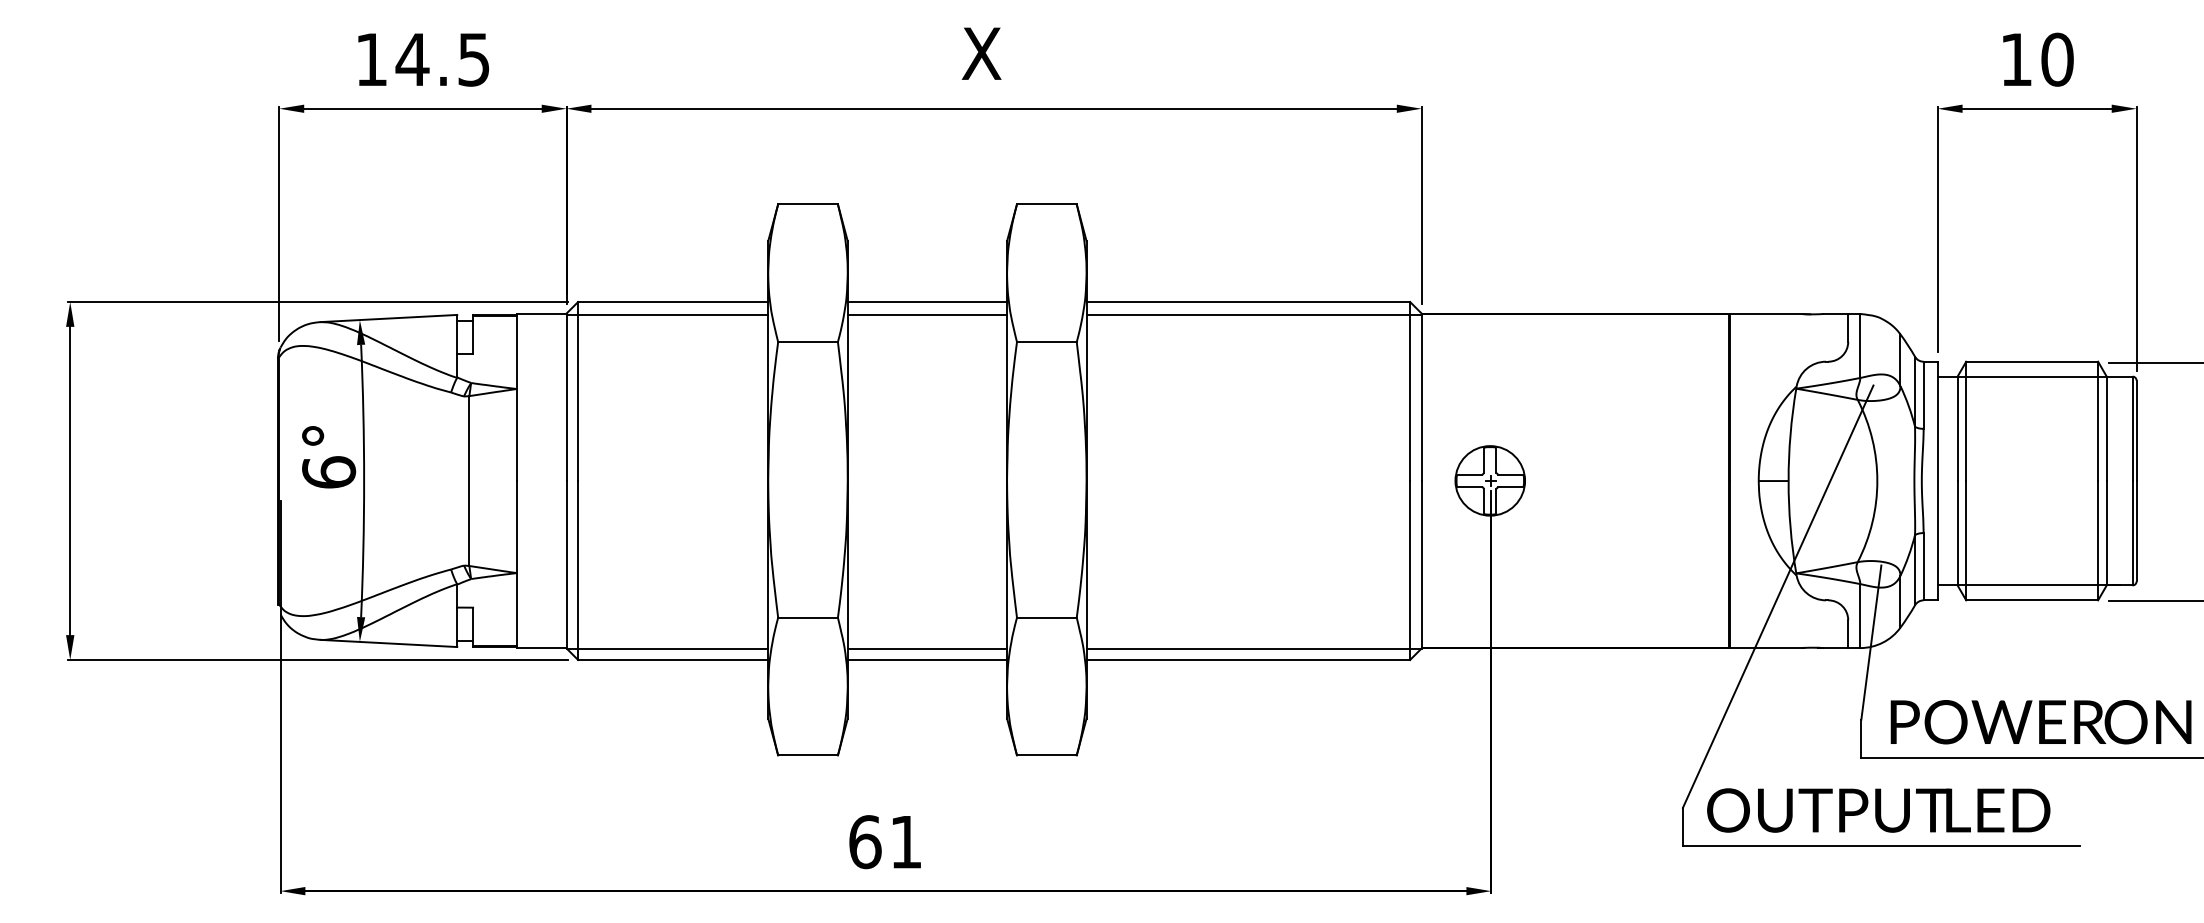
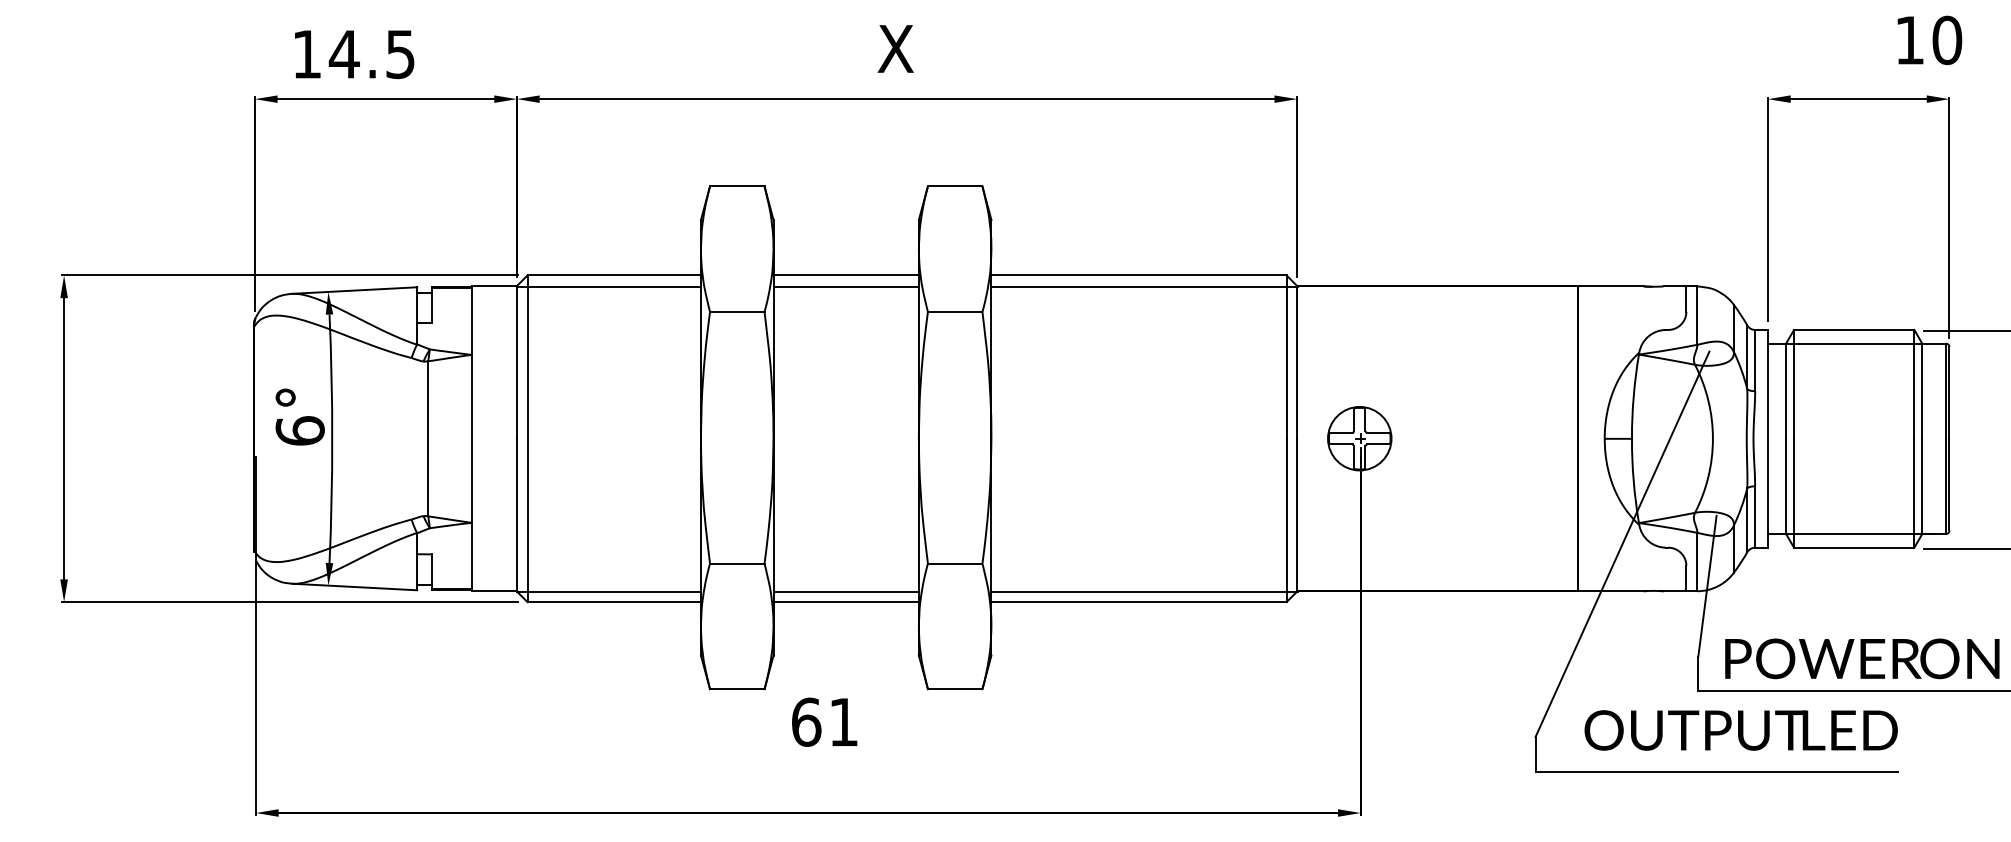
text: (423, 59) -> (354, 54), moved
text: (2037, 59) -> (1929, 40), moved
text: (1877, 810) -> (1740, 730), moved
text: (884, 841) -> (824, 721), moved

